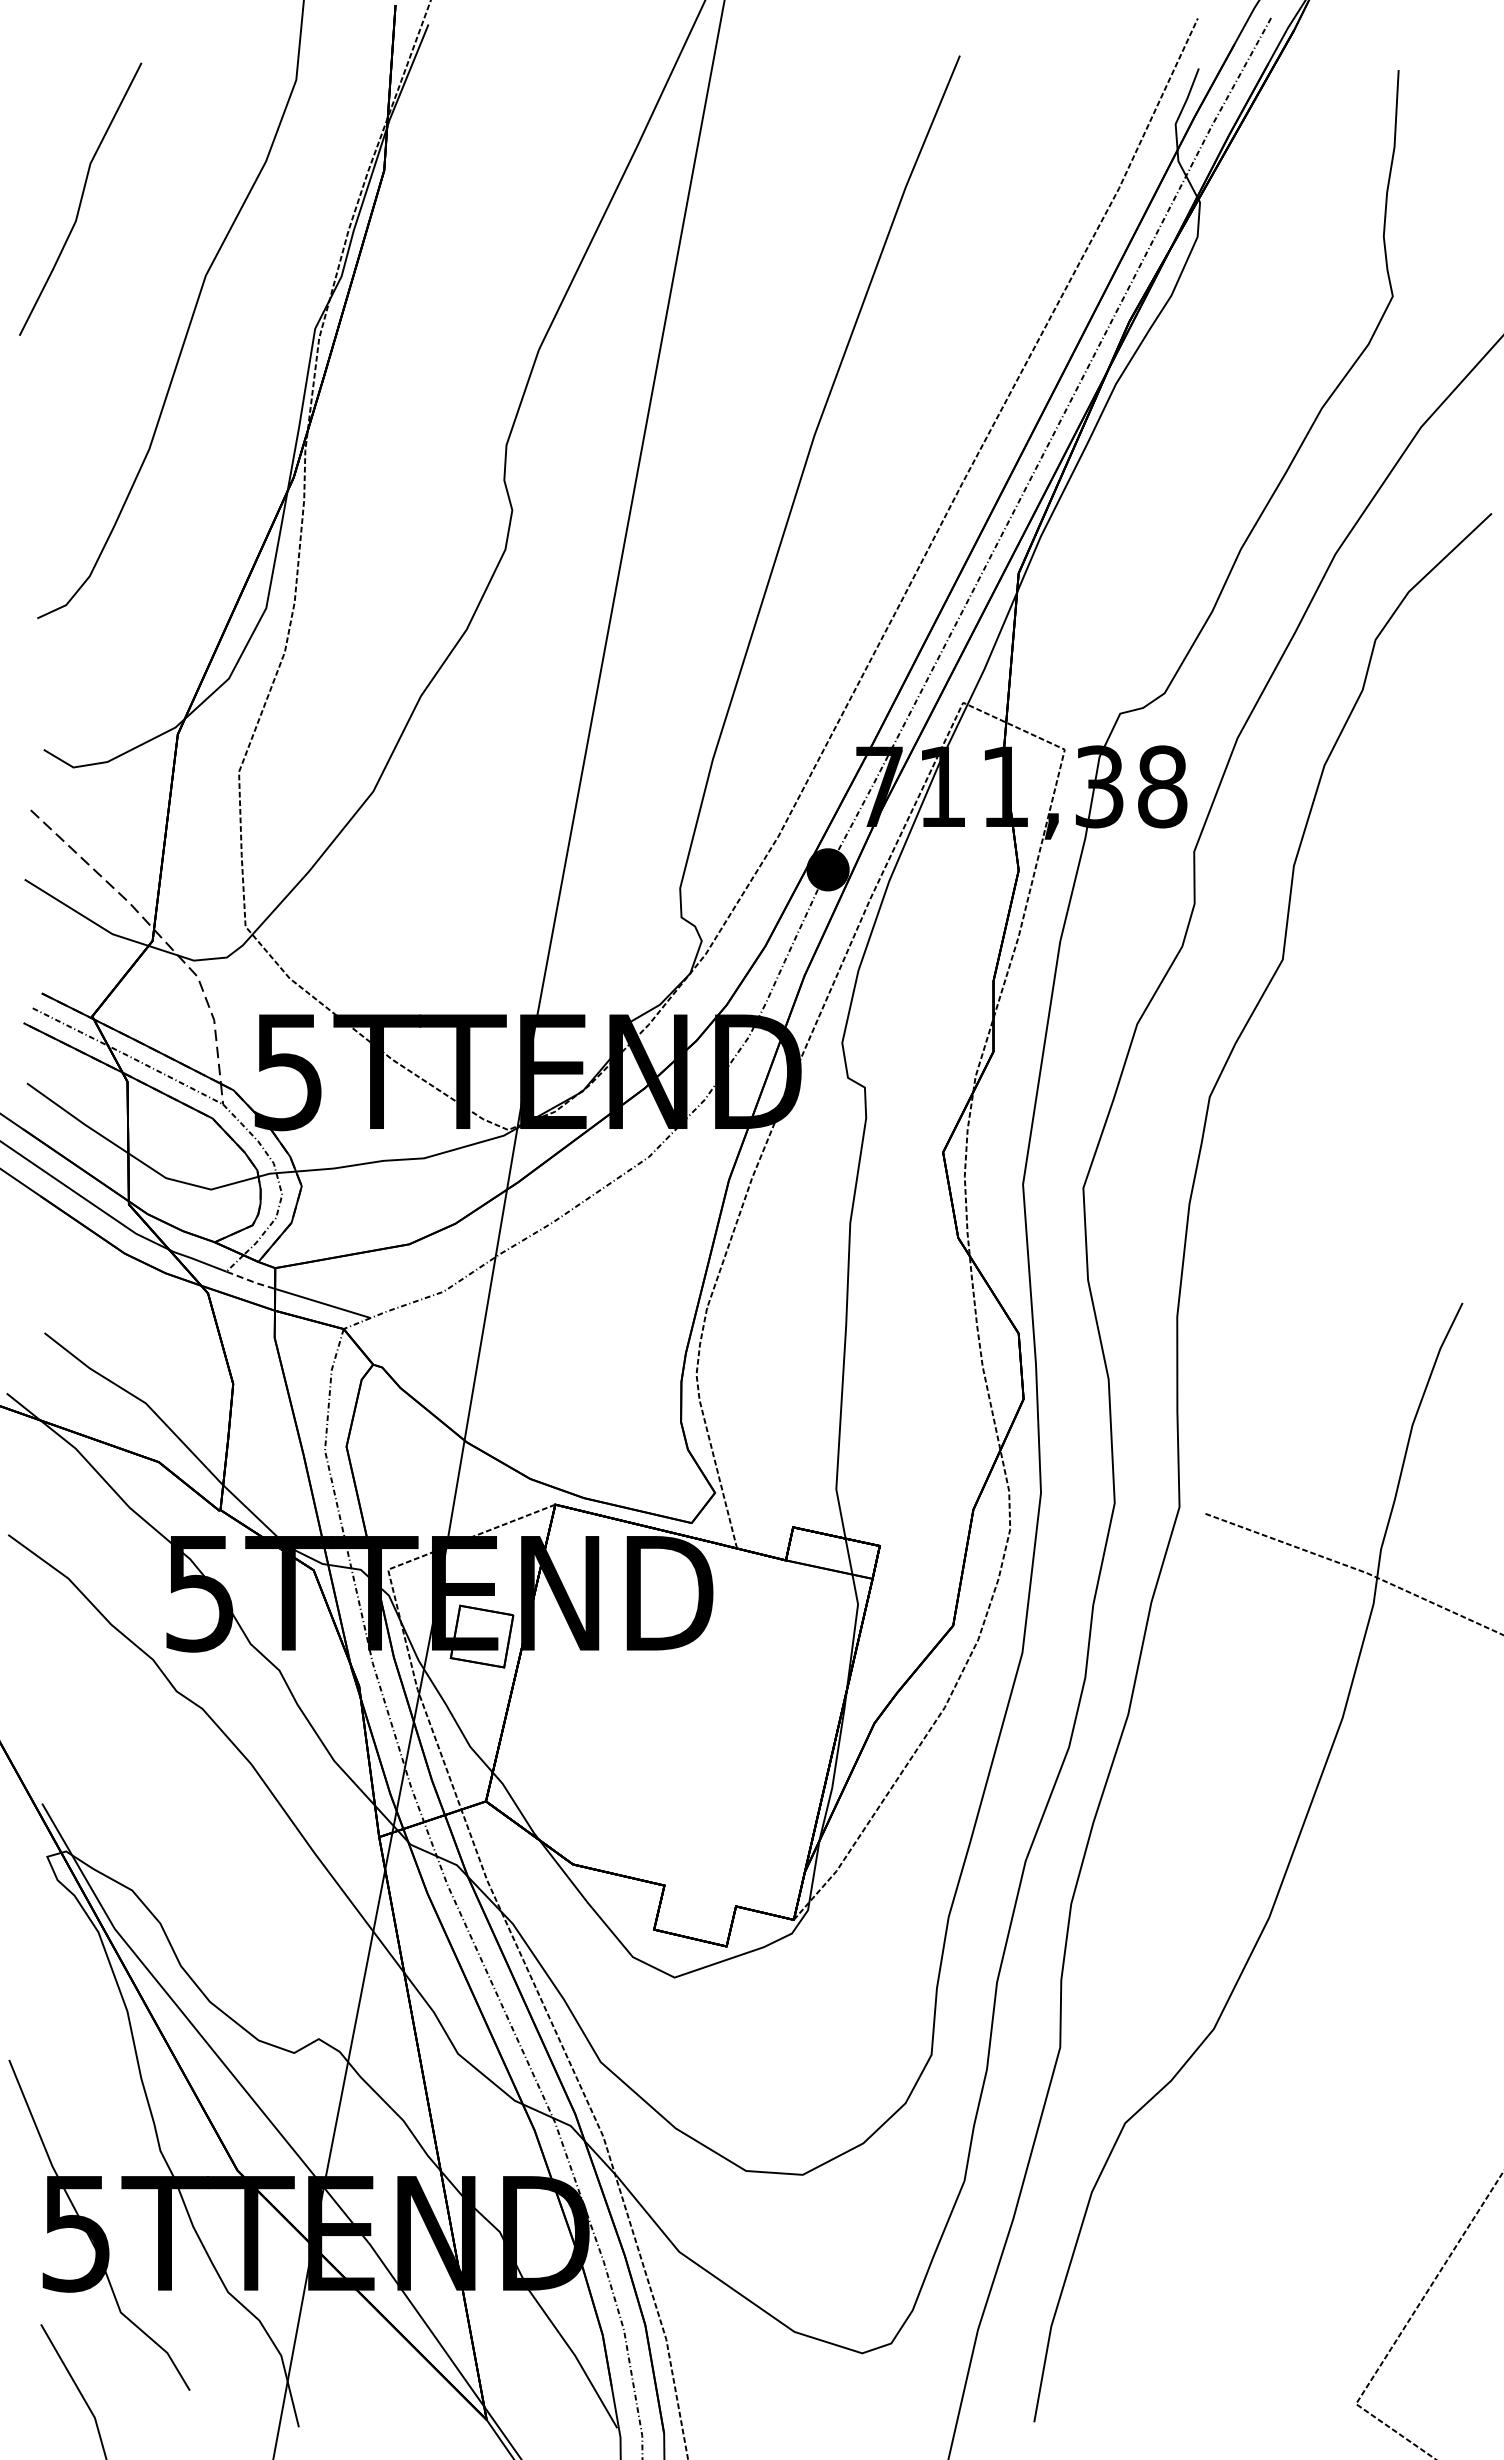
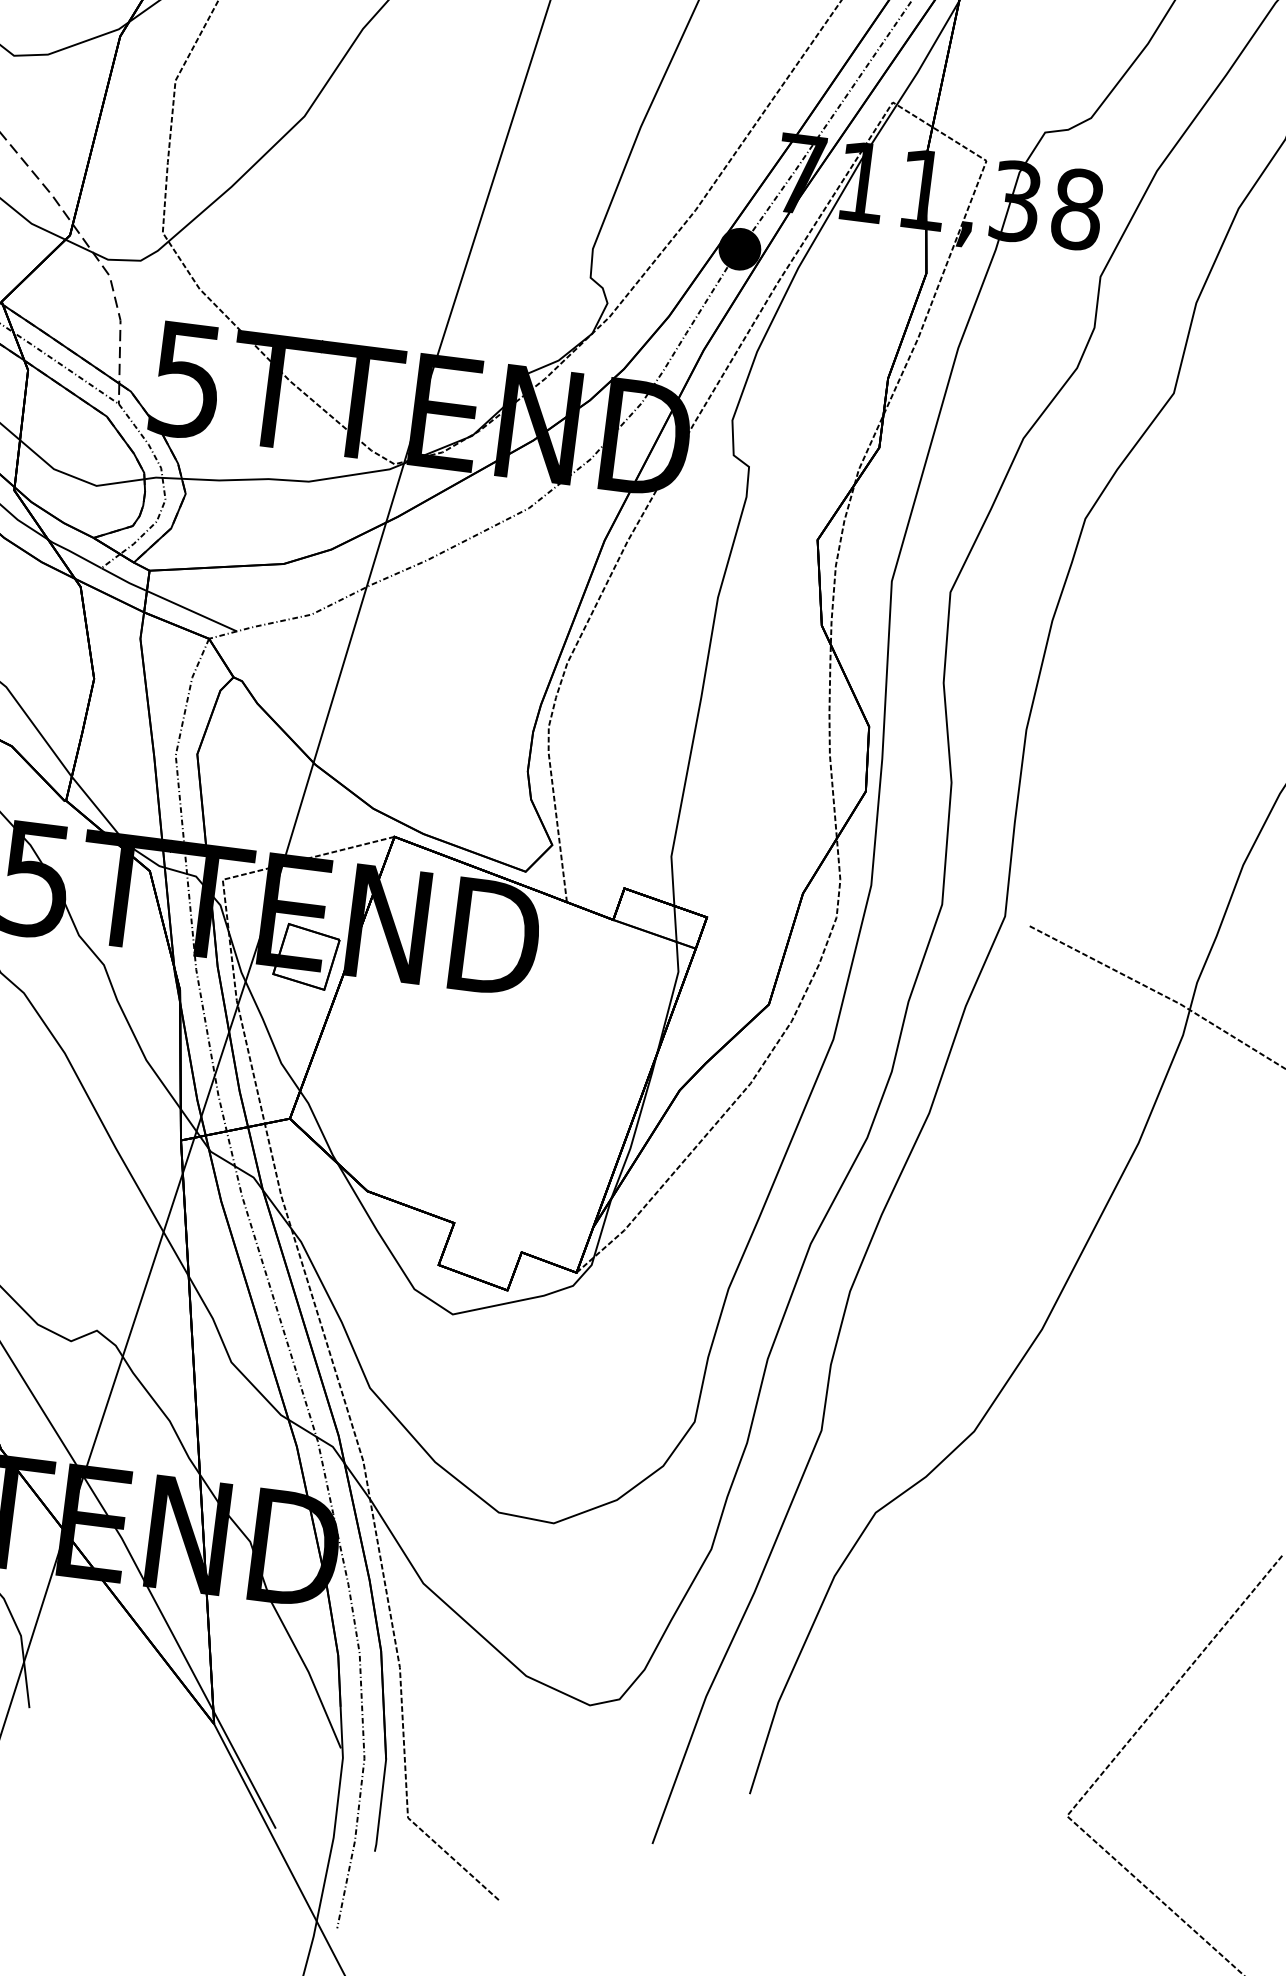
line: (251, 1281) -> (124, 580), dashed -> solid

